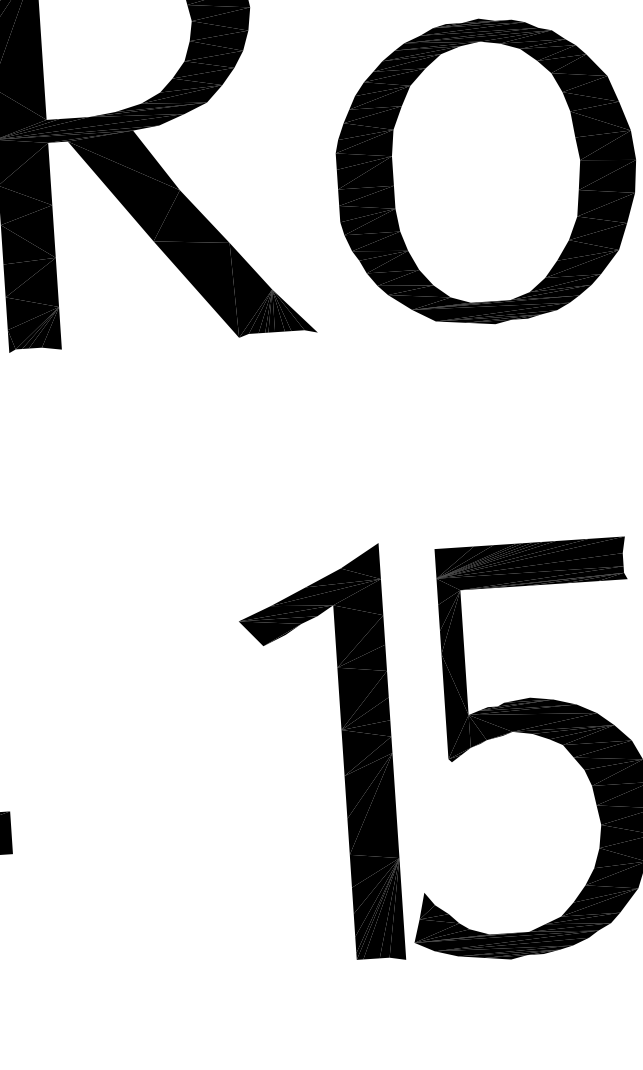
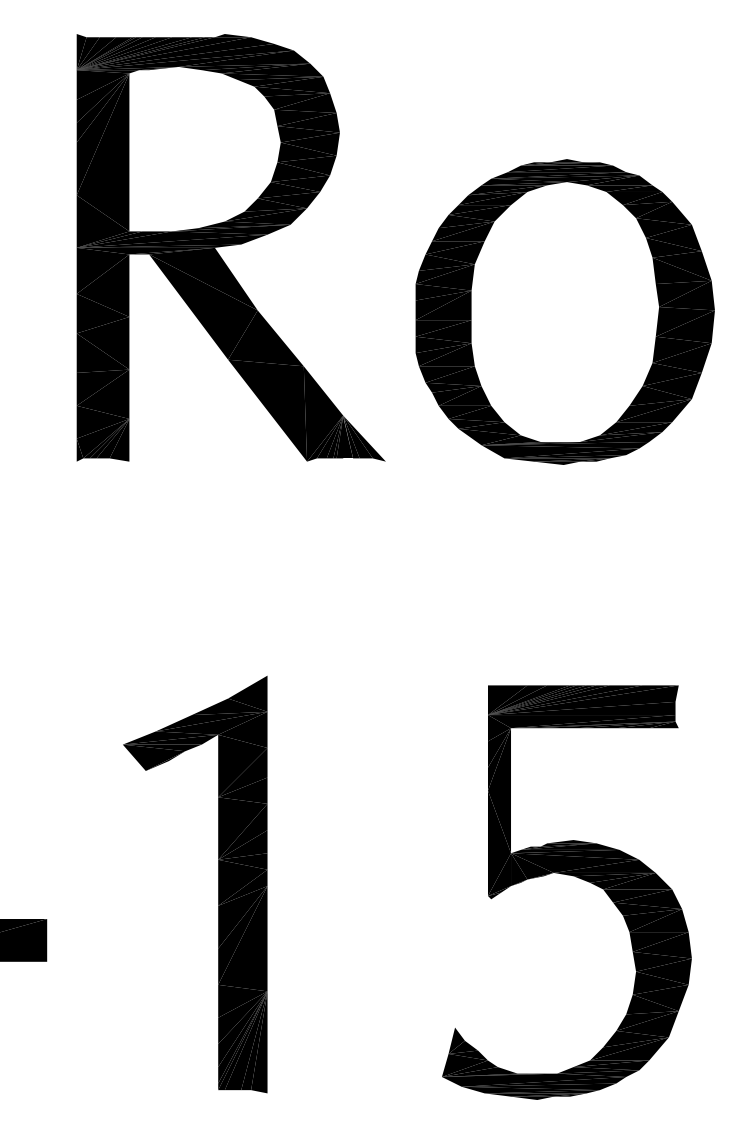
part: (343, 754) -> (218, 884), moved

